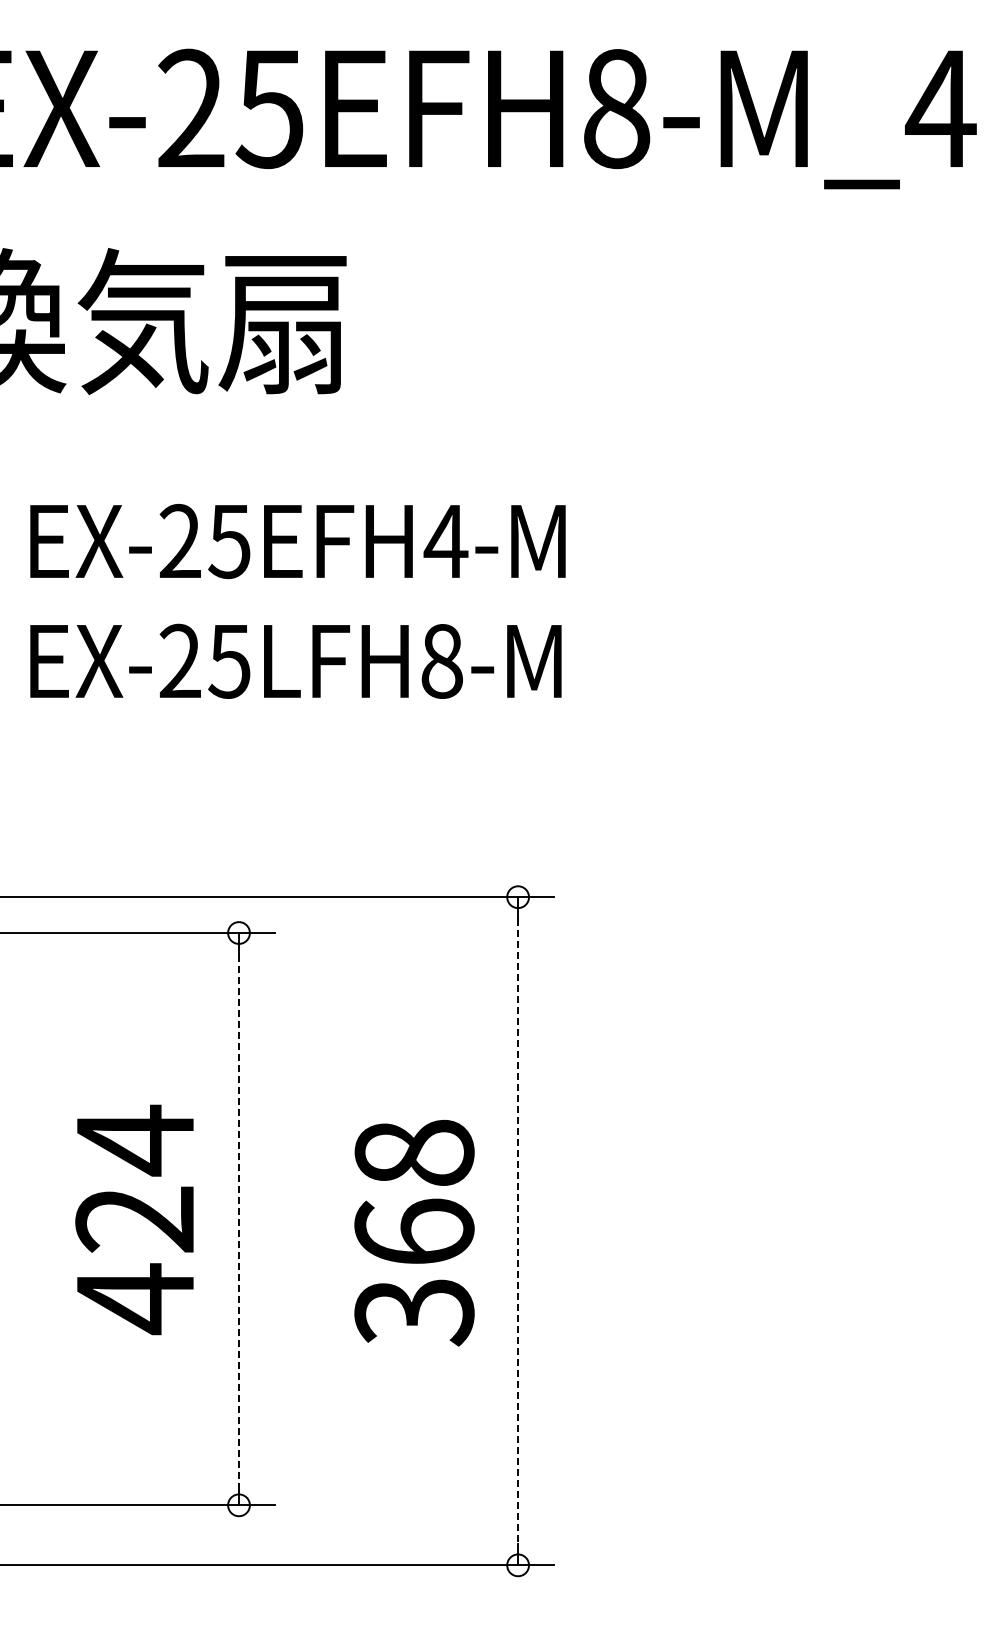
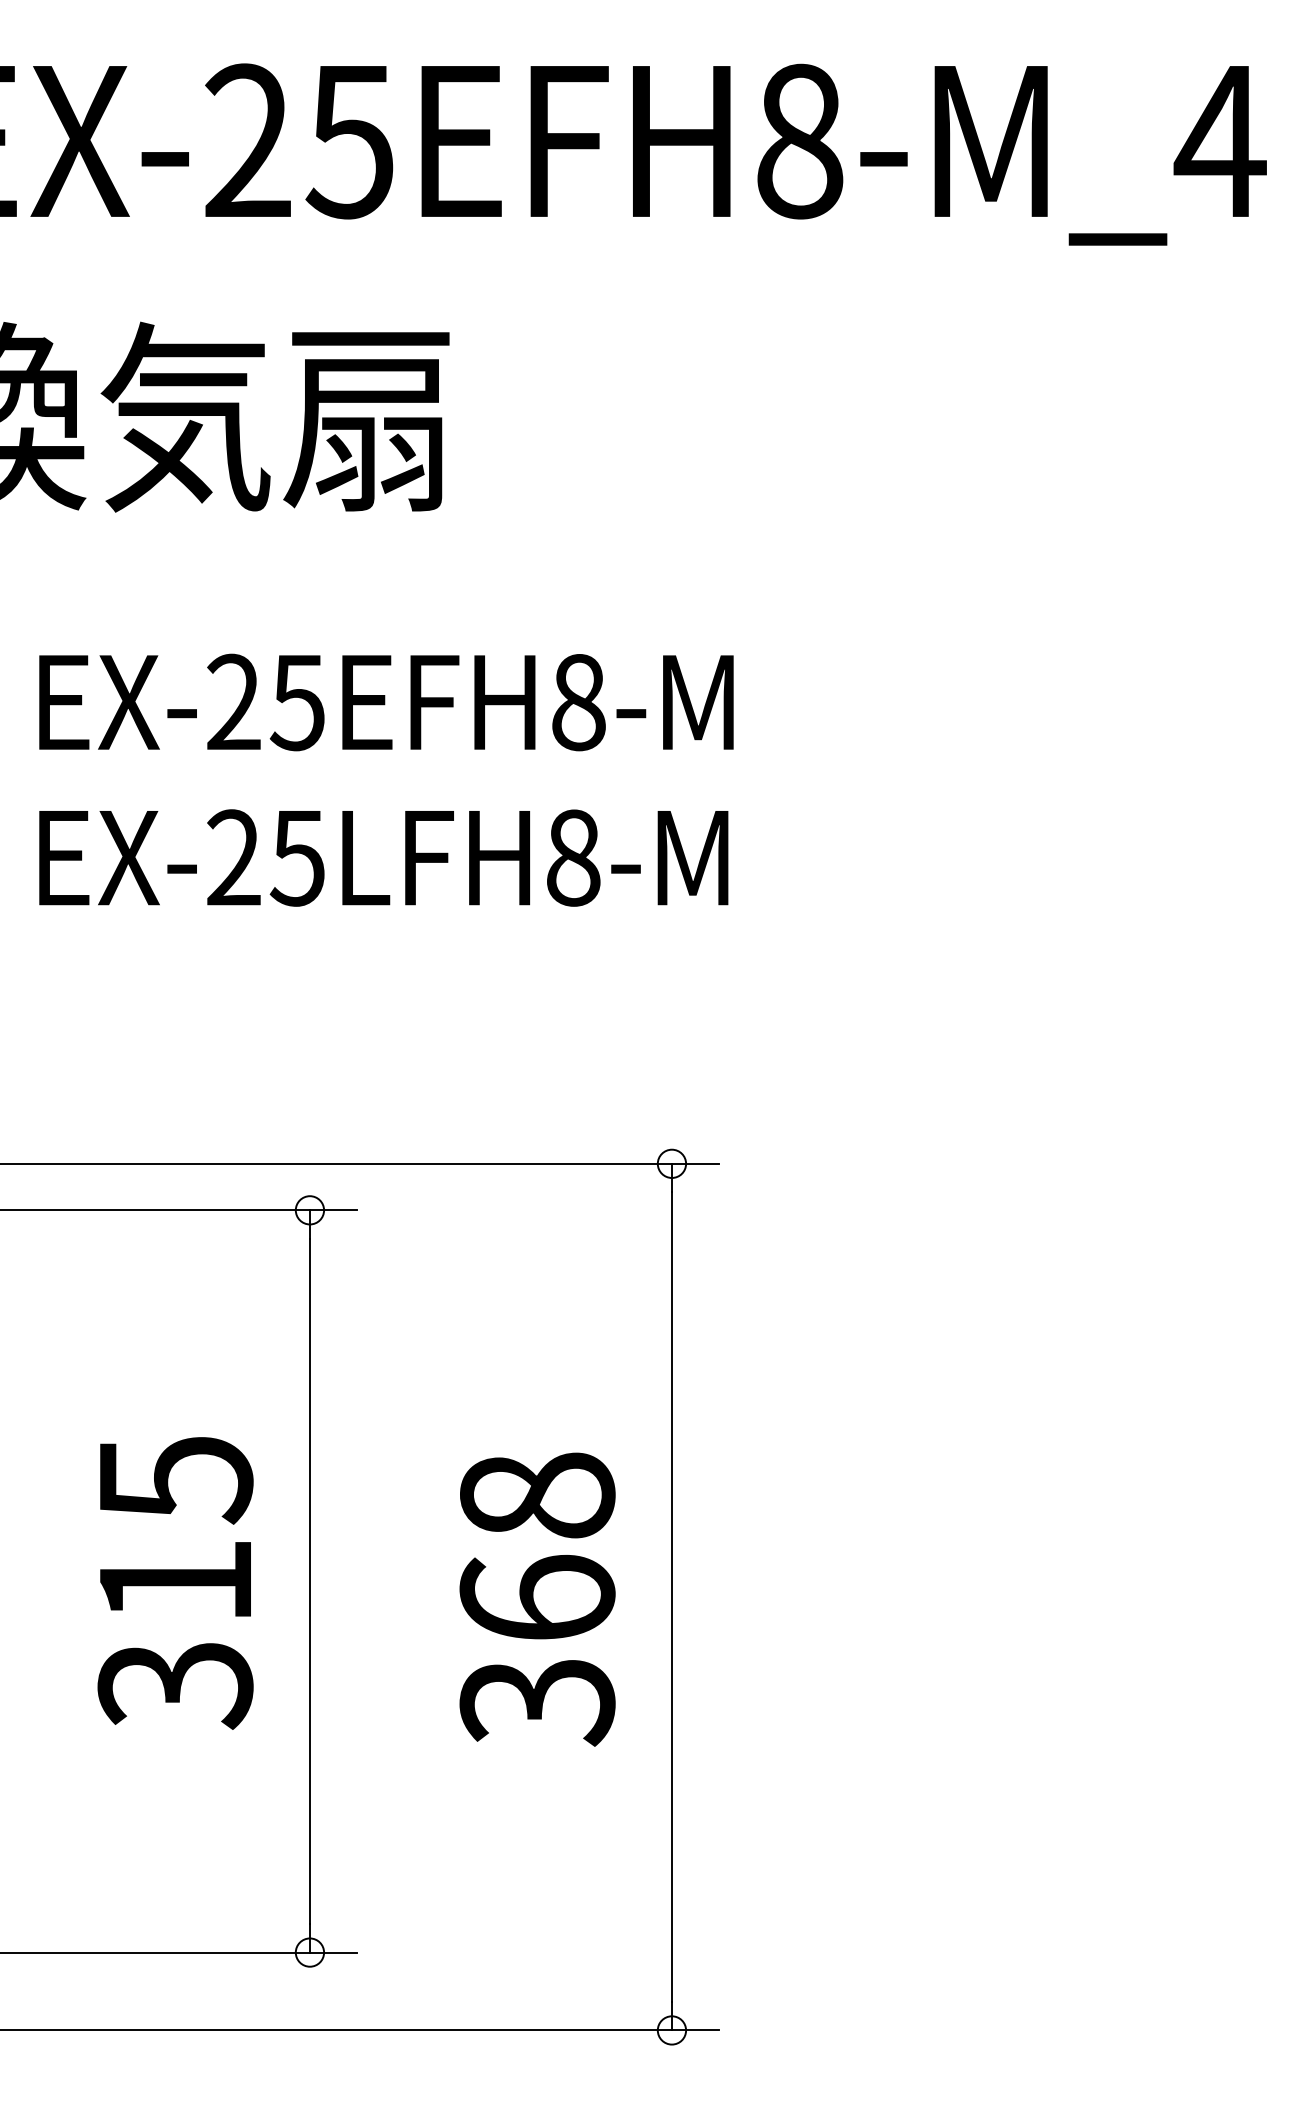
text: (445, 541) -> (577, 702), EX-25EFH4-M -> EX-25EFH8-M
text: (135, 1219) -> (175, 1581), 424 -> 315
line: (239, 1219) -> (310, 1581), dashed -> solid
line: (518, 1231) -> (672, 1597), dashed -> solid

